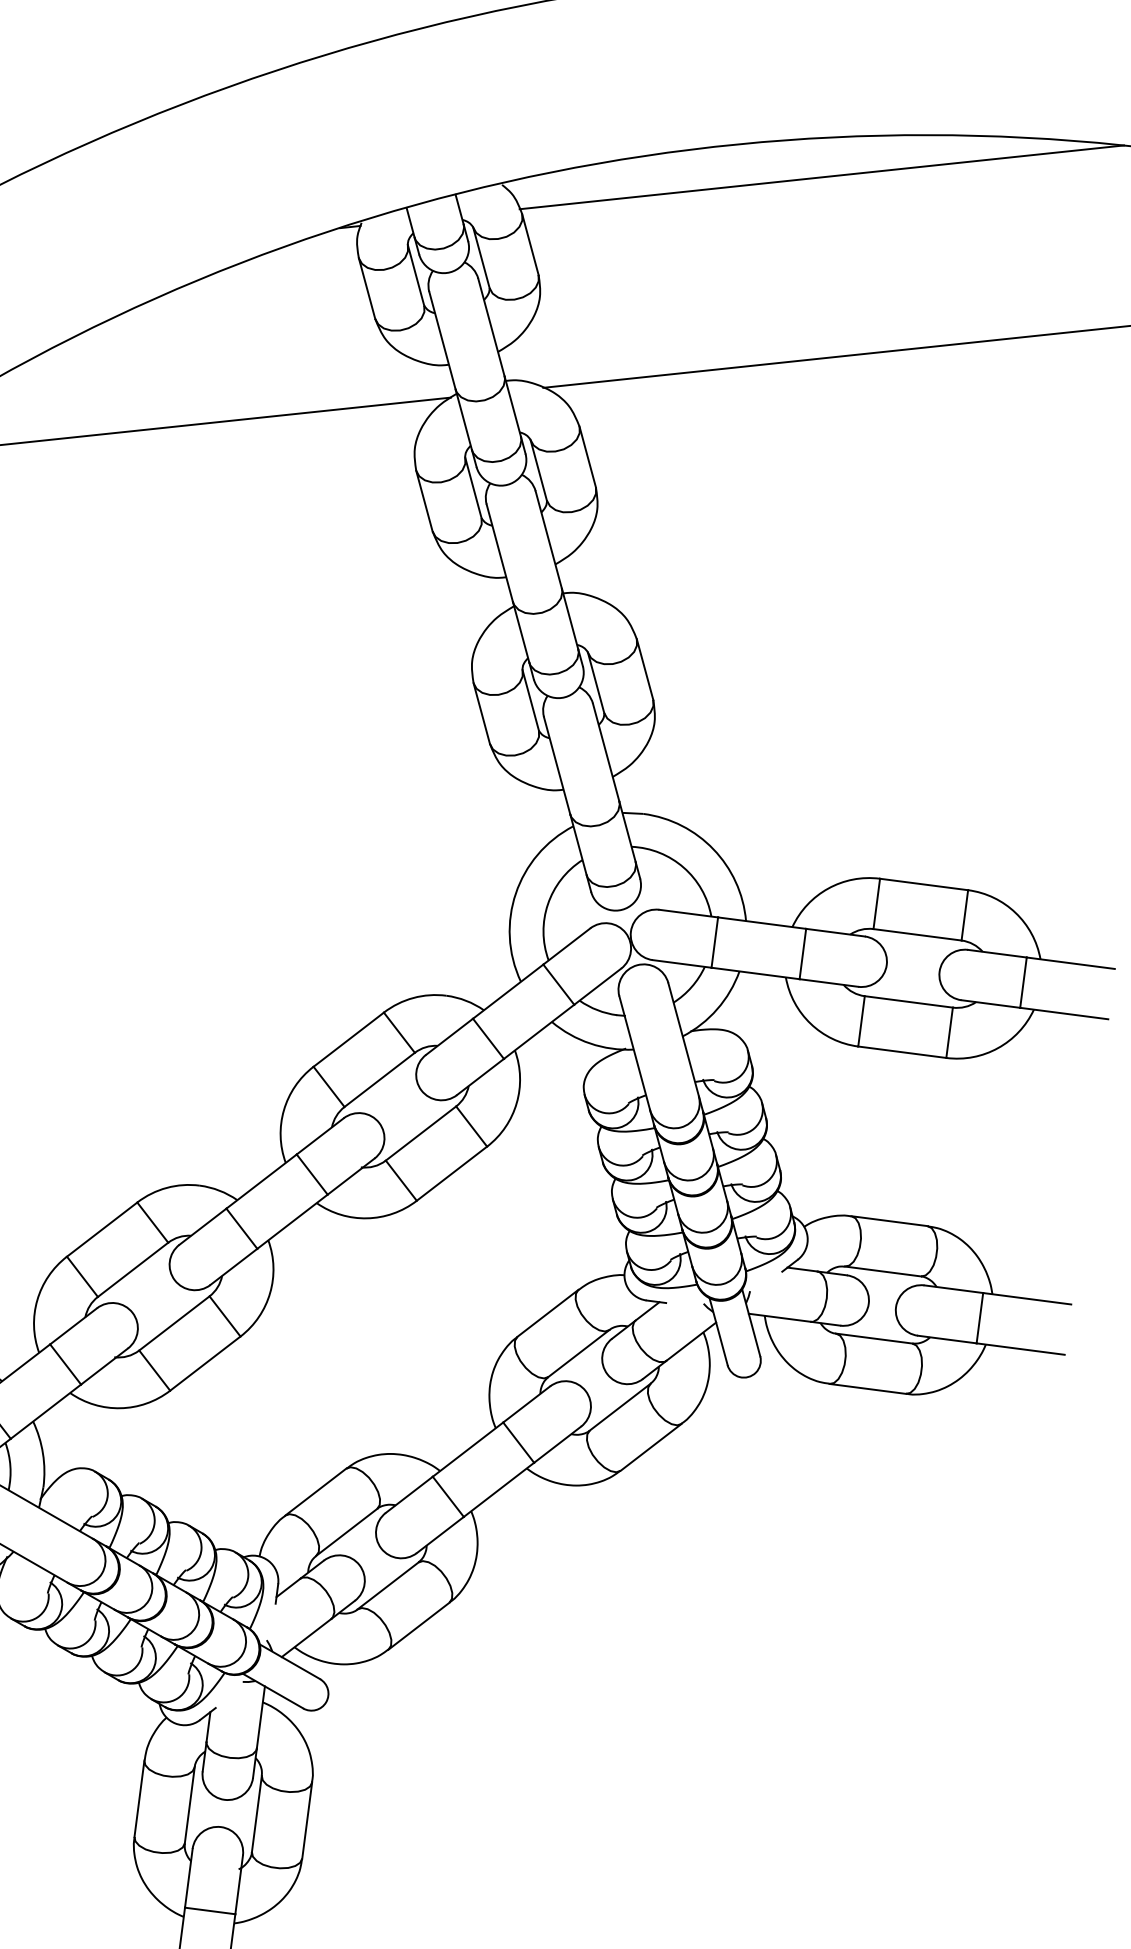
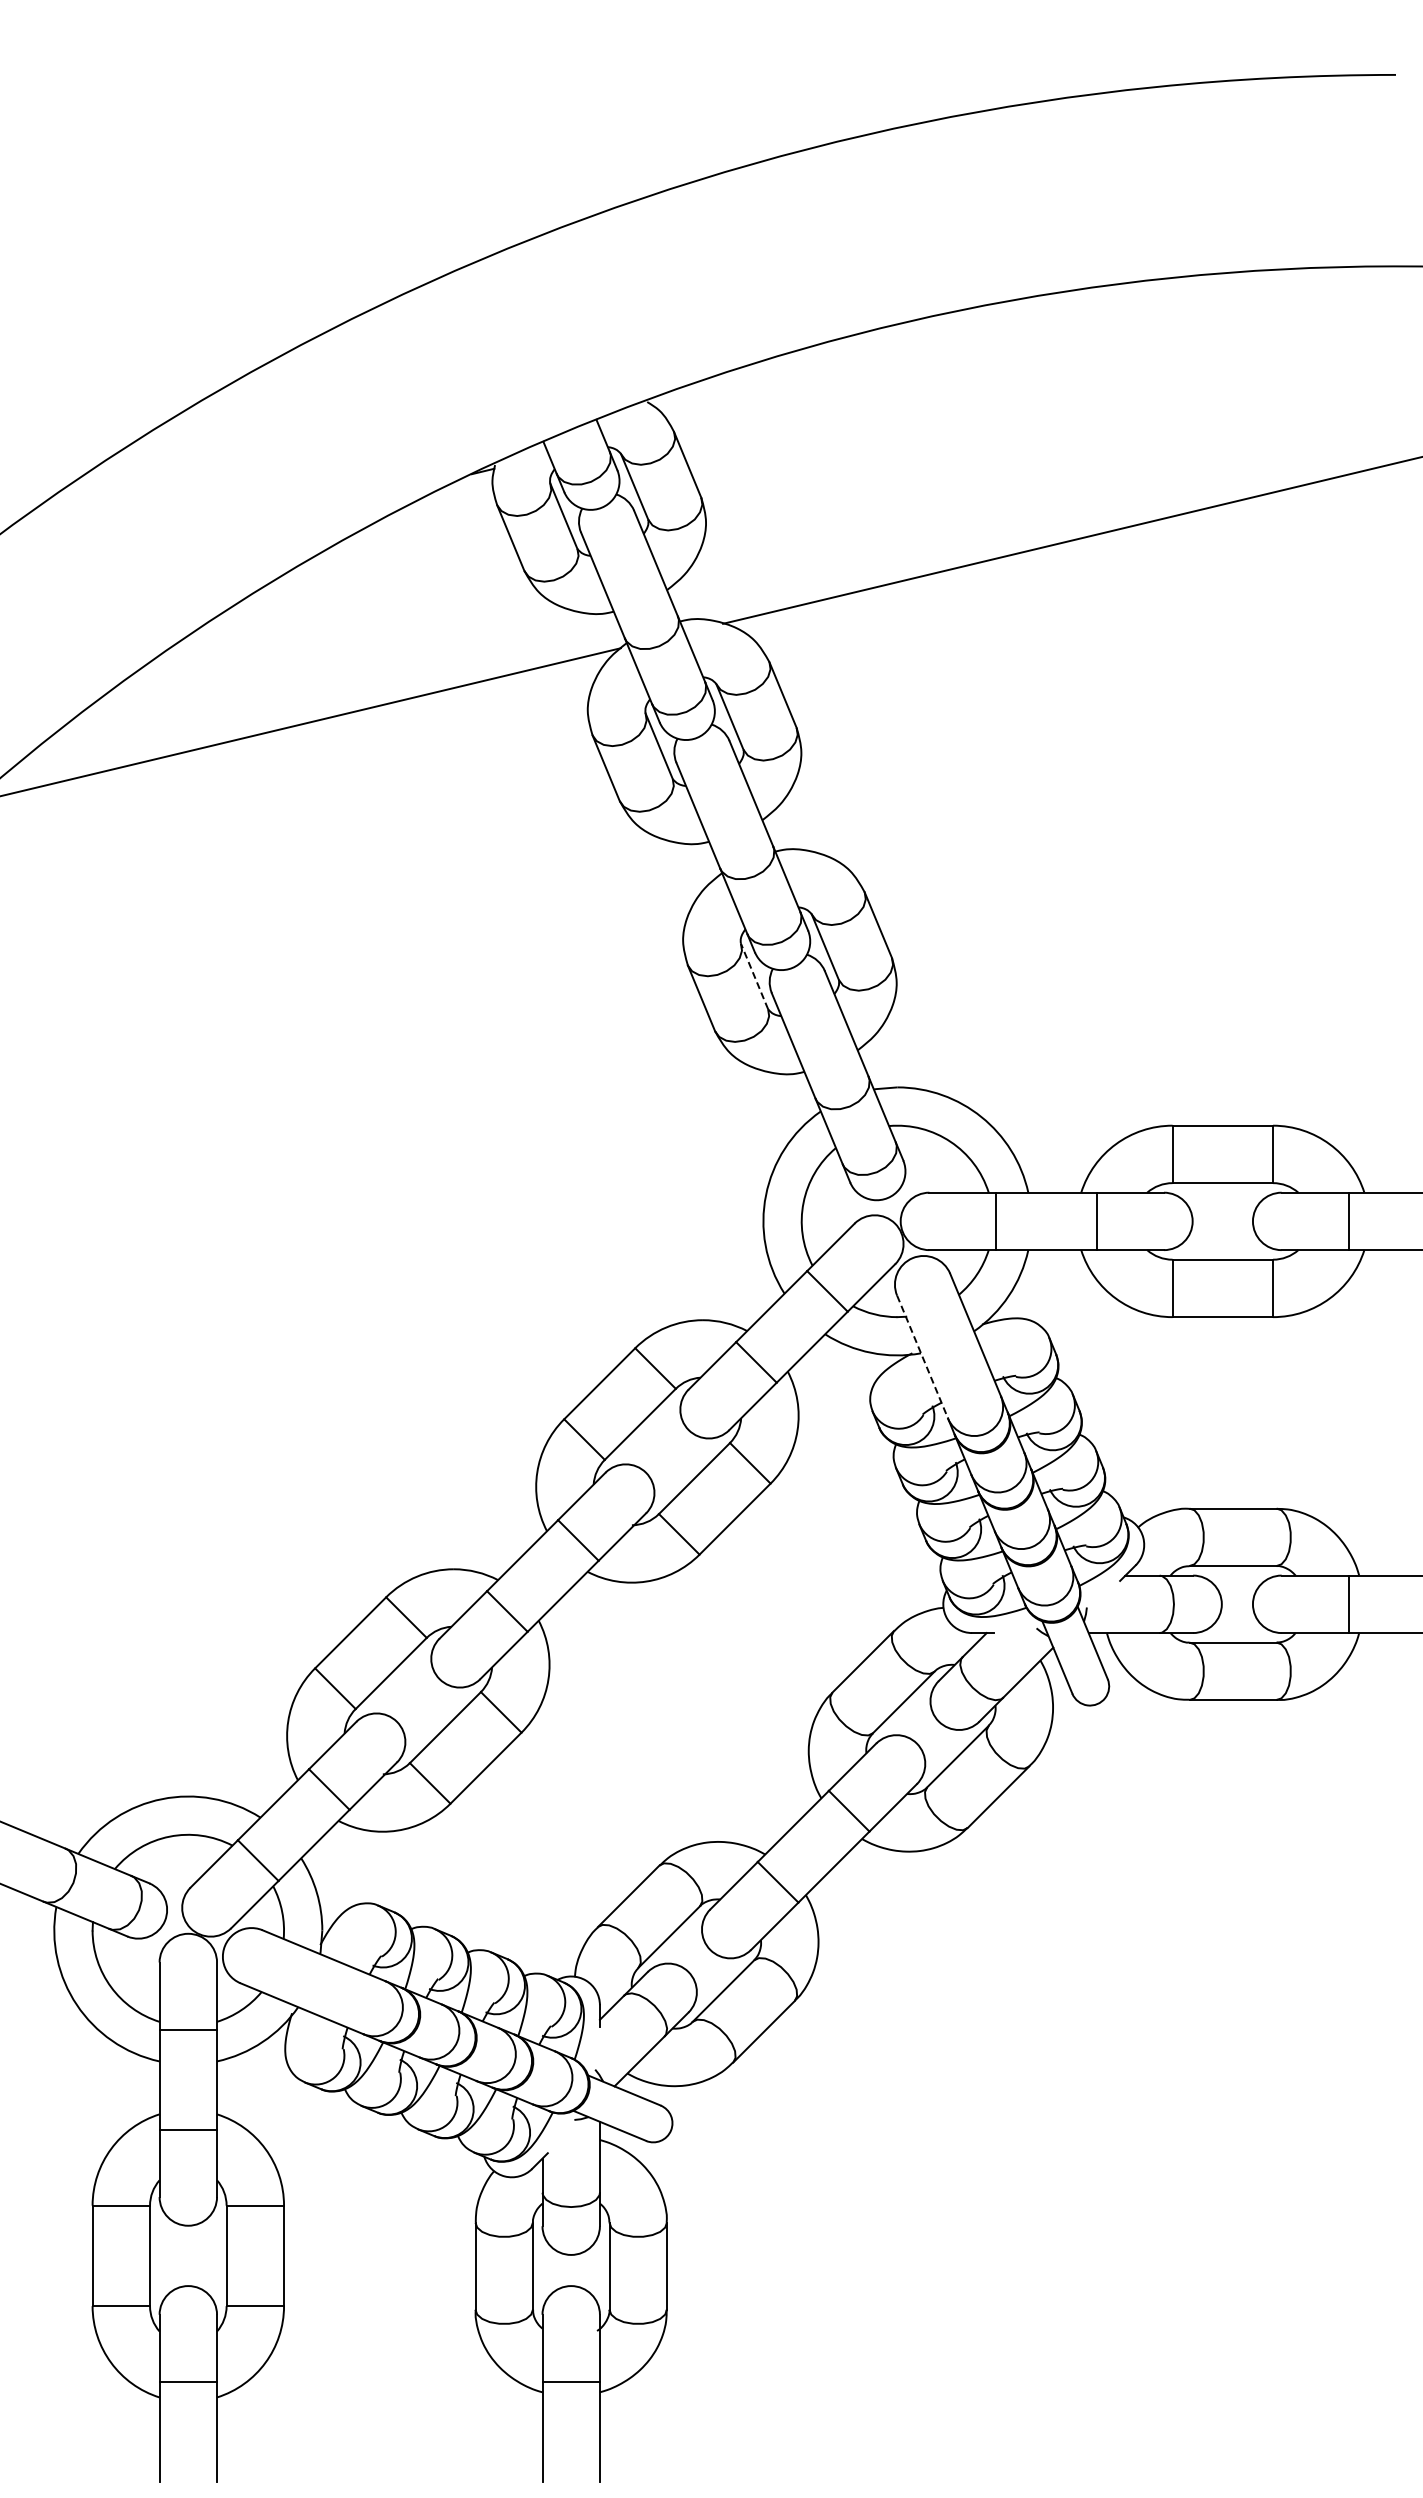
line: (821, 176) -> (1004, 346), removed
line: (530, 699) -> (754, 975), solid -> dashed
line: (634, 1053) -> (922, 1357), solid -> dashed

